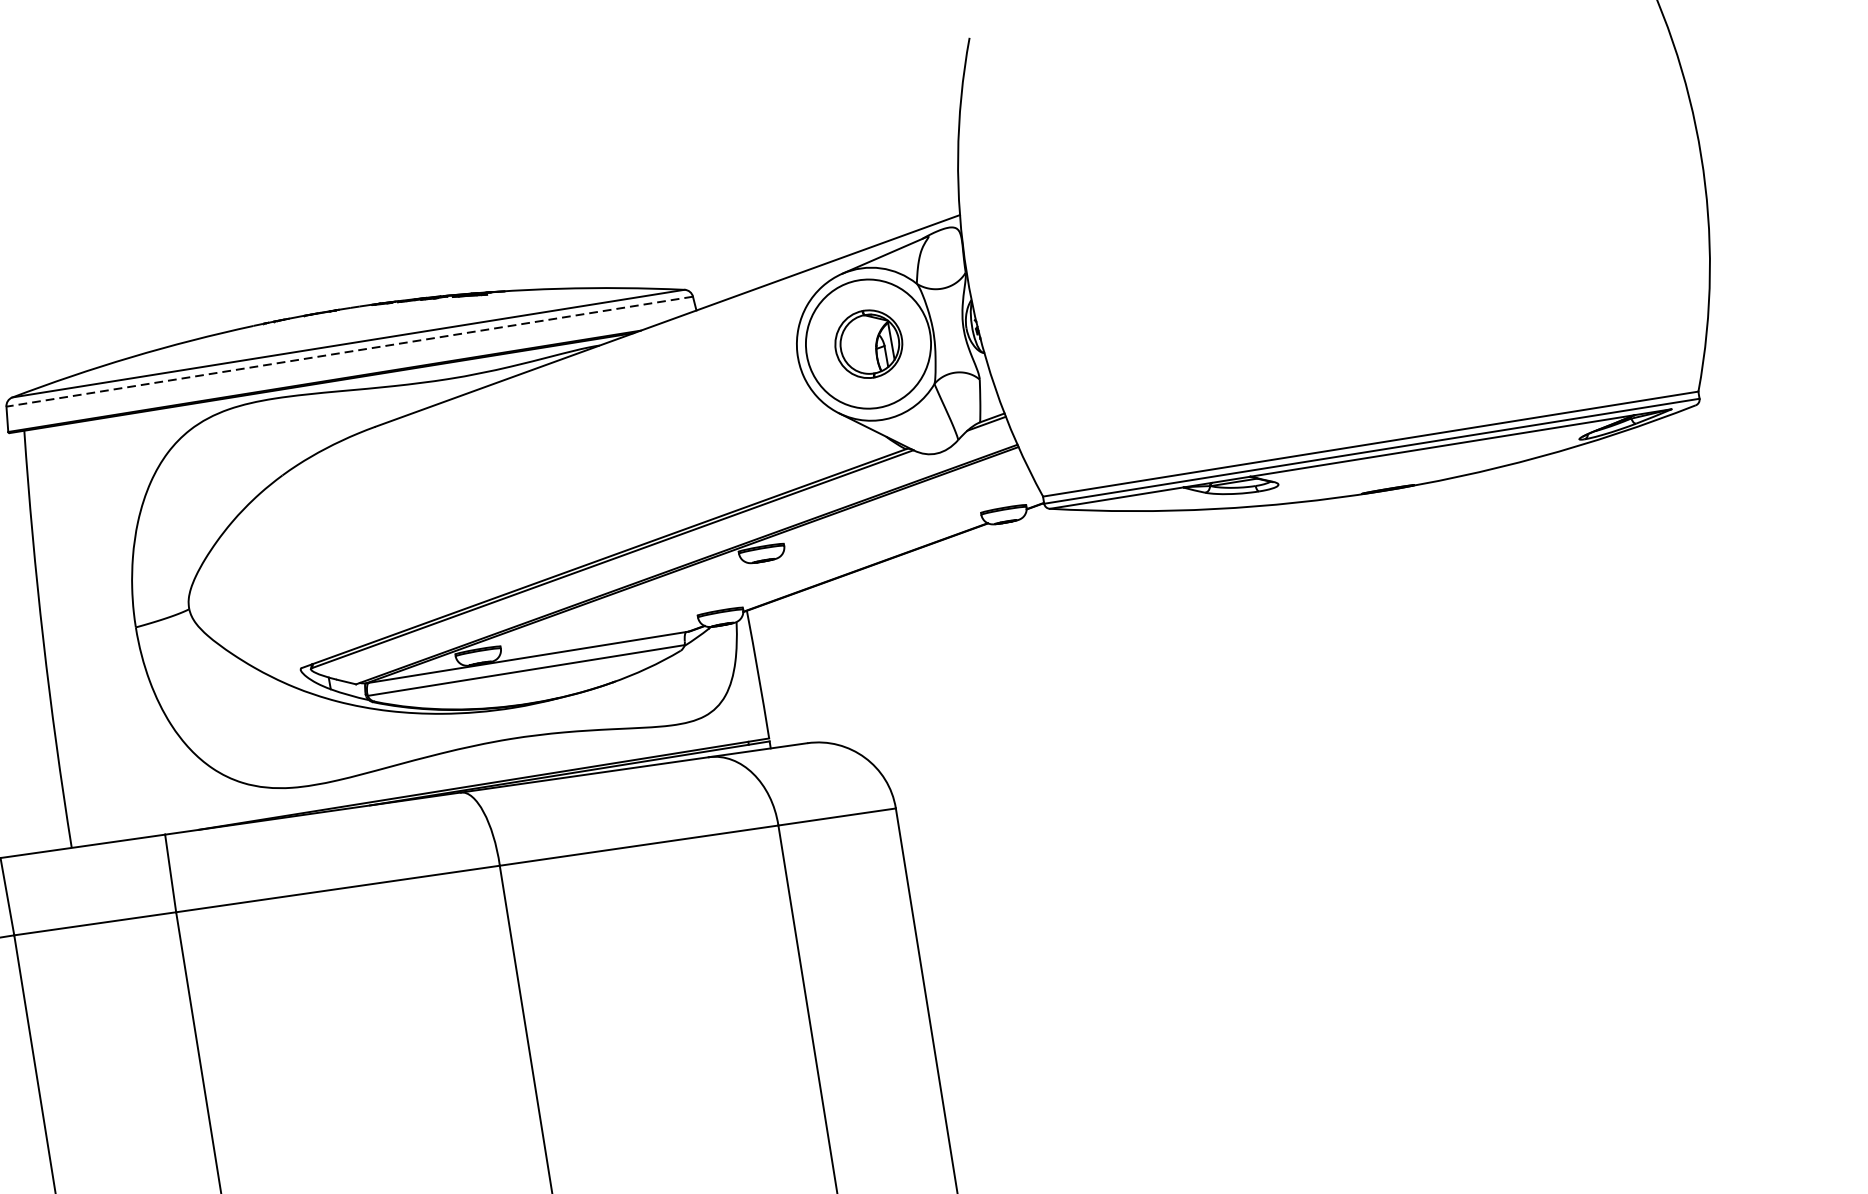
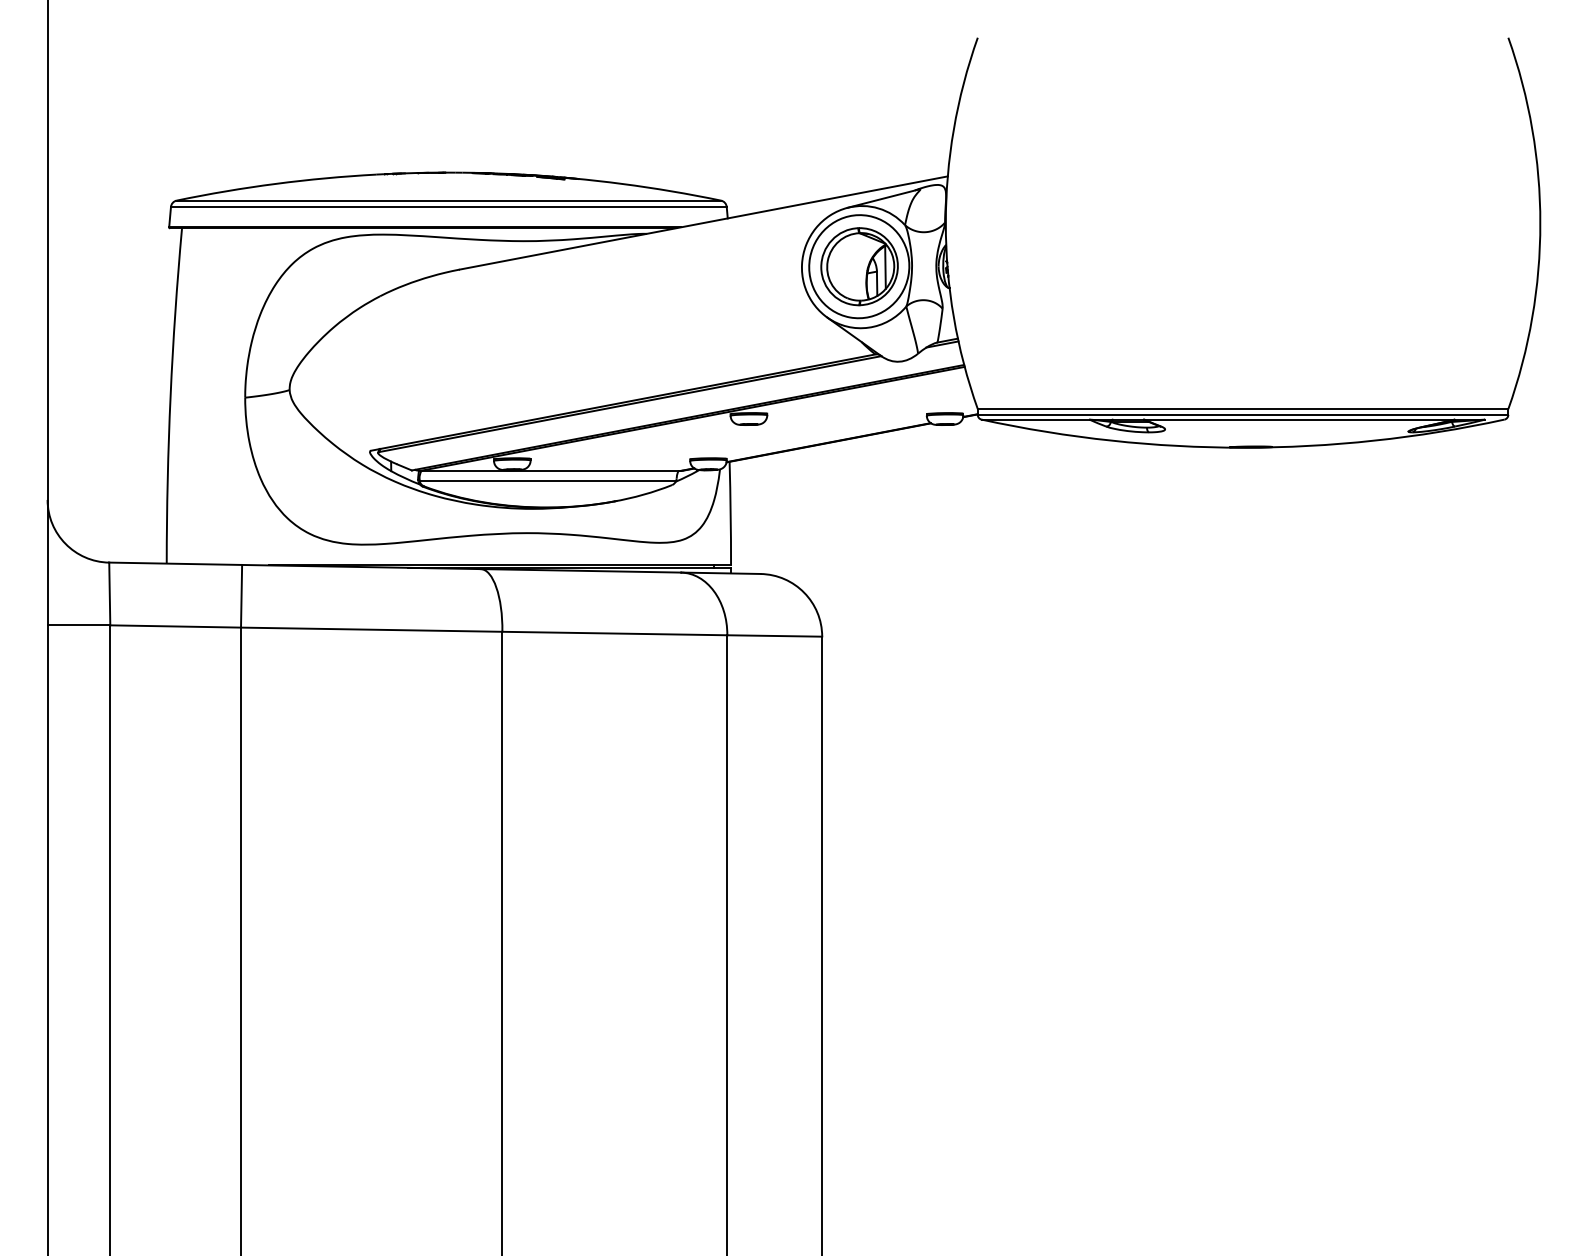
part: (868, 343) -> (859, 266), size x1.43
line: (349, 352) -> (448, 207), dashed -> solid

